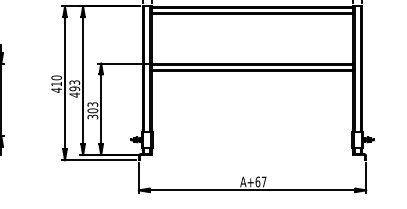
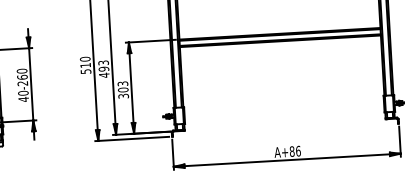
text: (56, 89) -> (85, 70), 410 -> 510
text: (260, 181) -> (294, 150), A+67 -> A+86

